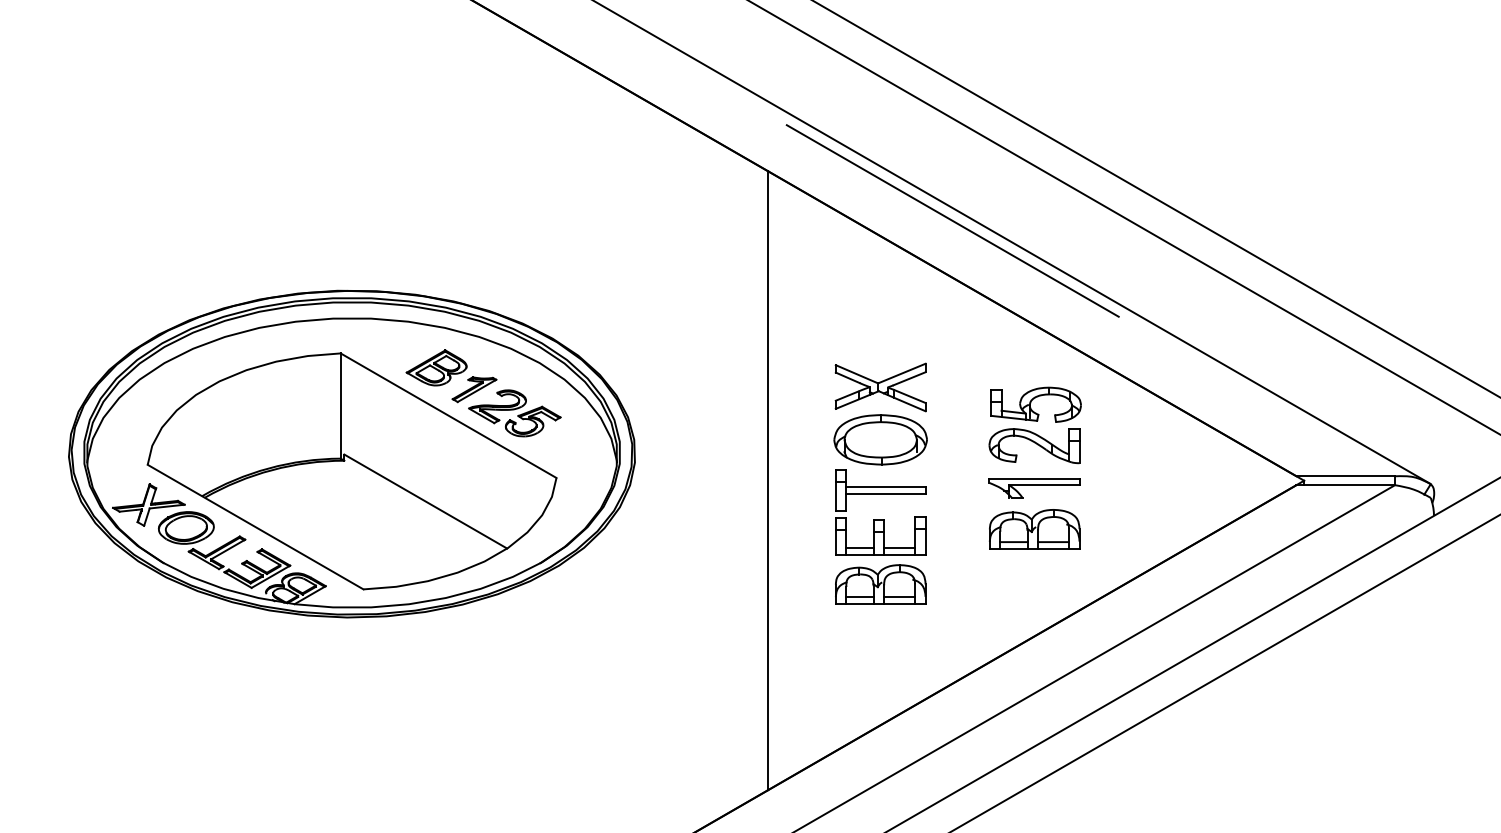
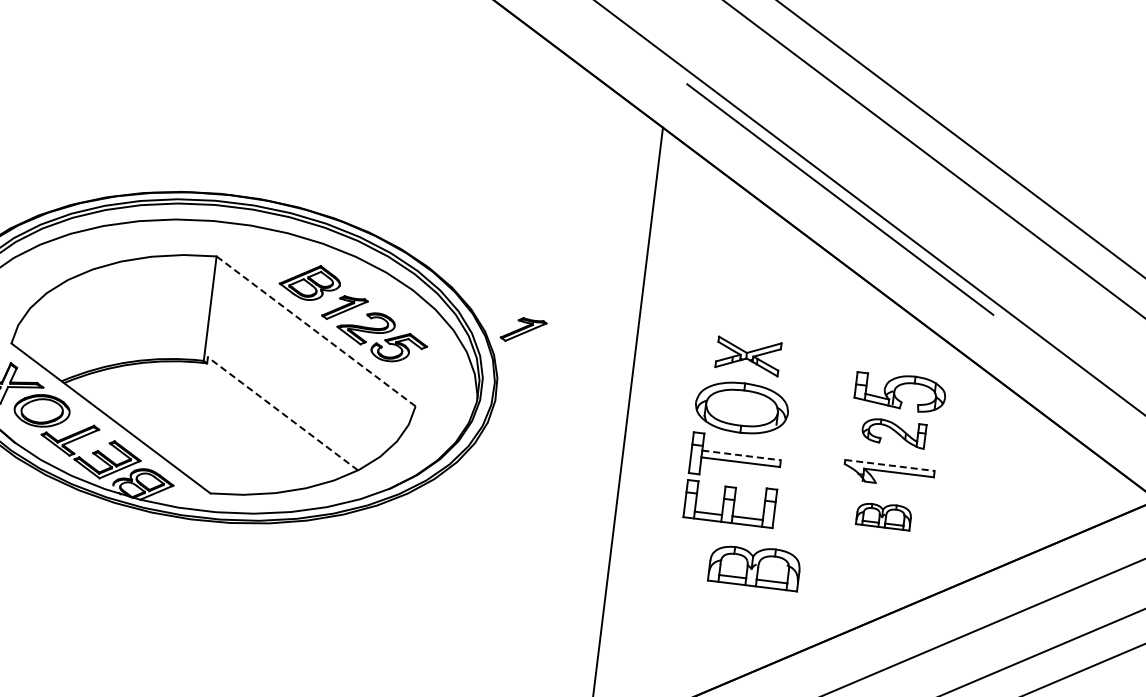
part: (880, 387) -> (748, 356), size x0.7
part: (654, 389) -> (523, 330), added
line: (448, 415) -> (316, 331), solid -> dashed
part: (1034, 446) -> (893, 433), size x0.7
line: (1035, 478) -> (890, 465), solid -> dashed
line: (886, 486) -> (742, 455), solid -> dashed
line: (425, 501) -> (282, 413), solid -> dashed
part: (1034, 529) -> (883, 515), size x0.6
part: (880, 584) -> (754, 566), moved

